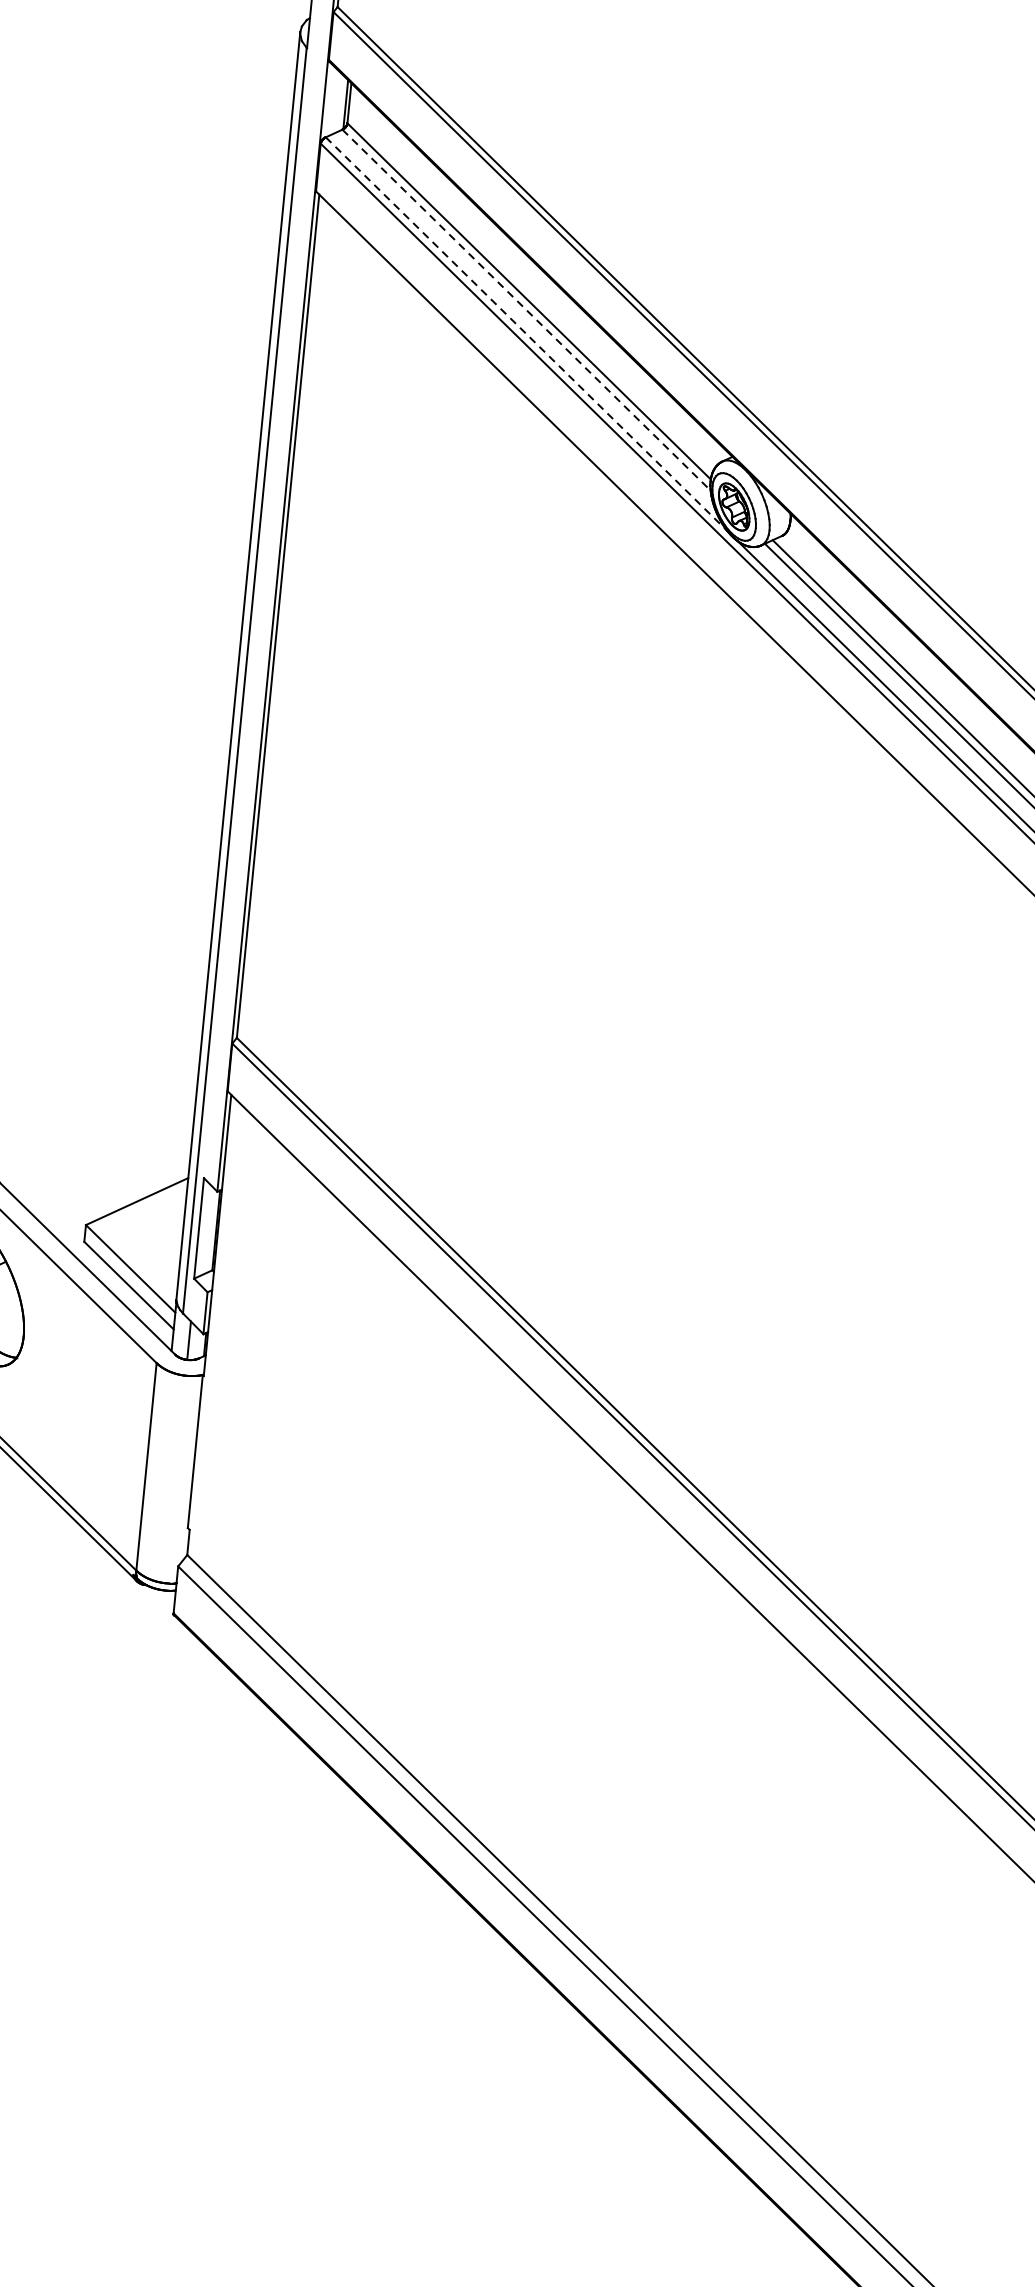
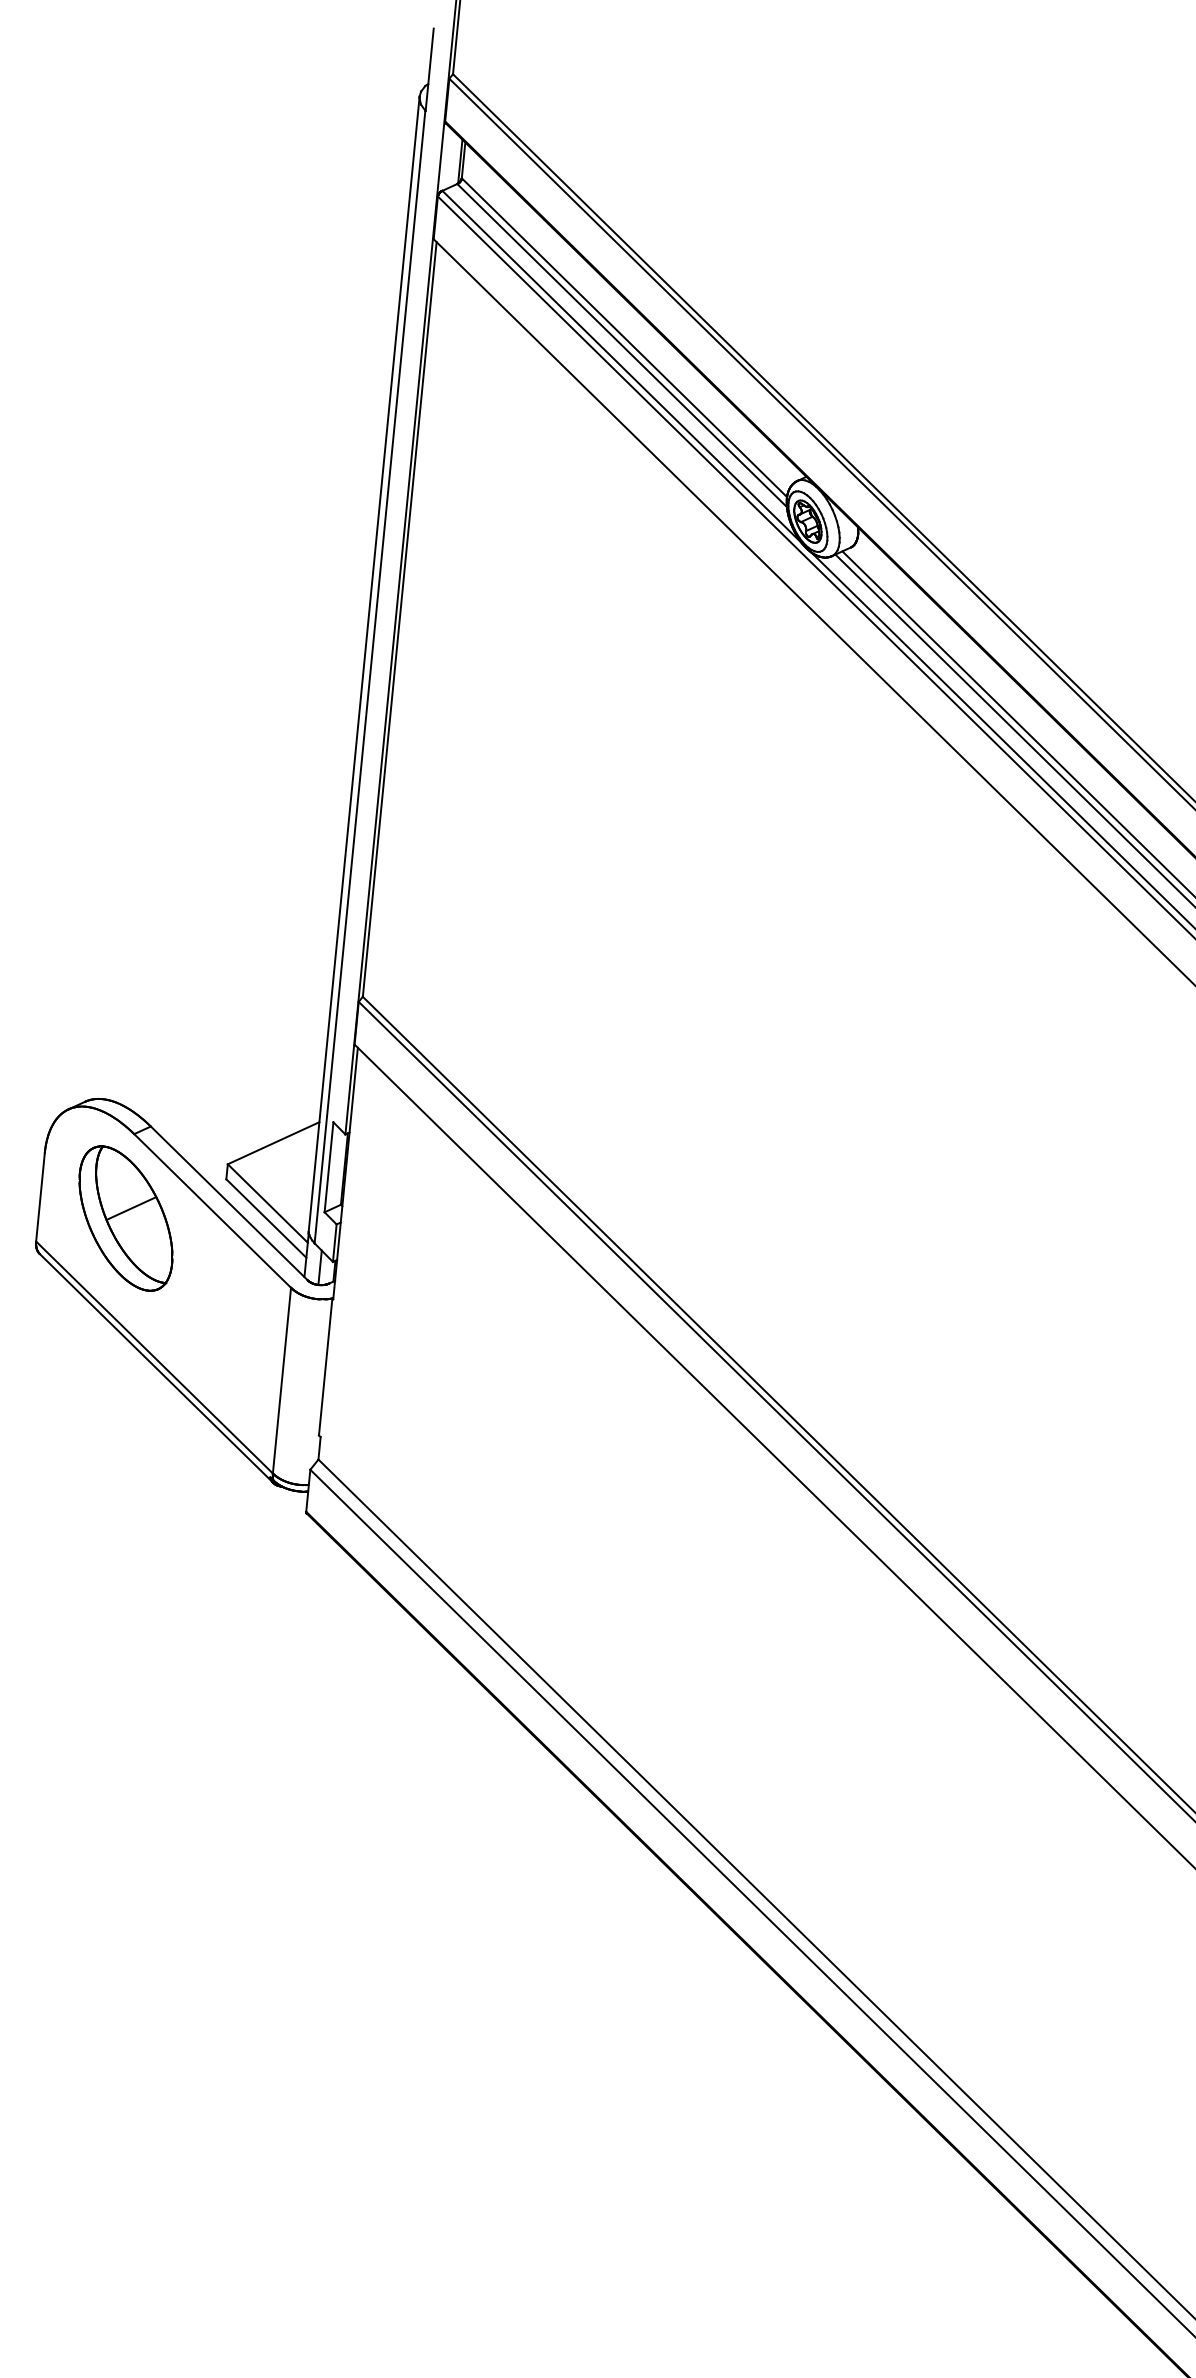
line: (526, 310) -> (622, 345), dashed -> solid
line: (526, 334) -> (622, 367), dashed -> solid

